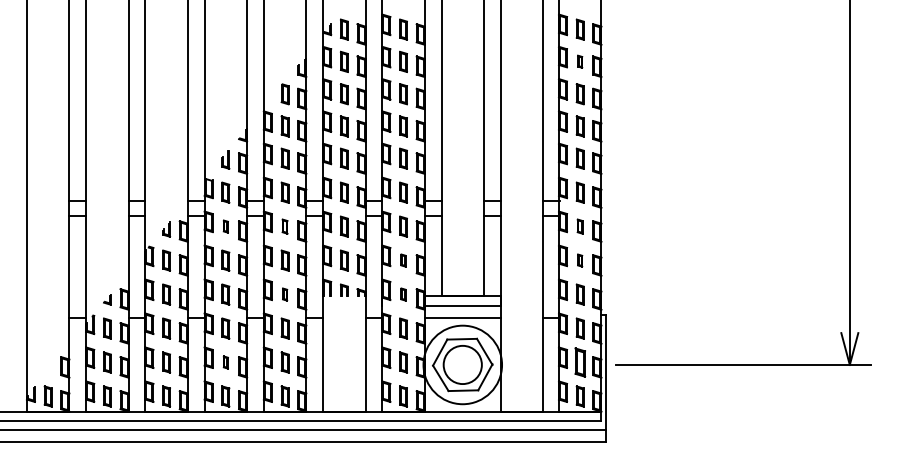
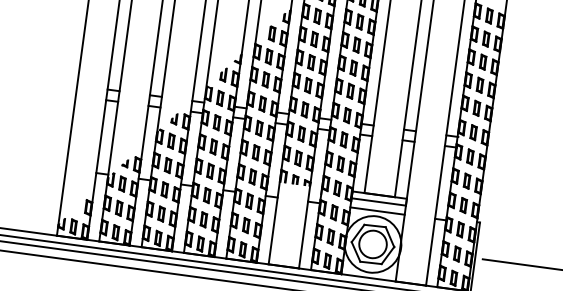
part: (579, 61) -> (485, 38), size x1.67
part: (225, 226) -> (216, 122), size x1.67
part: (284, 226) -> (258, 128), size x1.43
part: (579, 226) -> (469, 156), size x1.43
part: (403, 260) -> (340, 164), size x1.67
part: (579, 260) -> (466, 181), size x1.67
part: (284, 294) -> (252, 176), size x1.67
part: (403, 294) -> (337, 188), size x1.67
part: (225, 362) -> (203, 219), size x1.67
part: (579, 362) -> (456, 253), size x0.71

